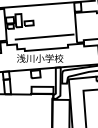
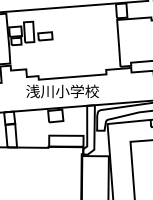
line: (44, 36) -> (69, 56), removed

